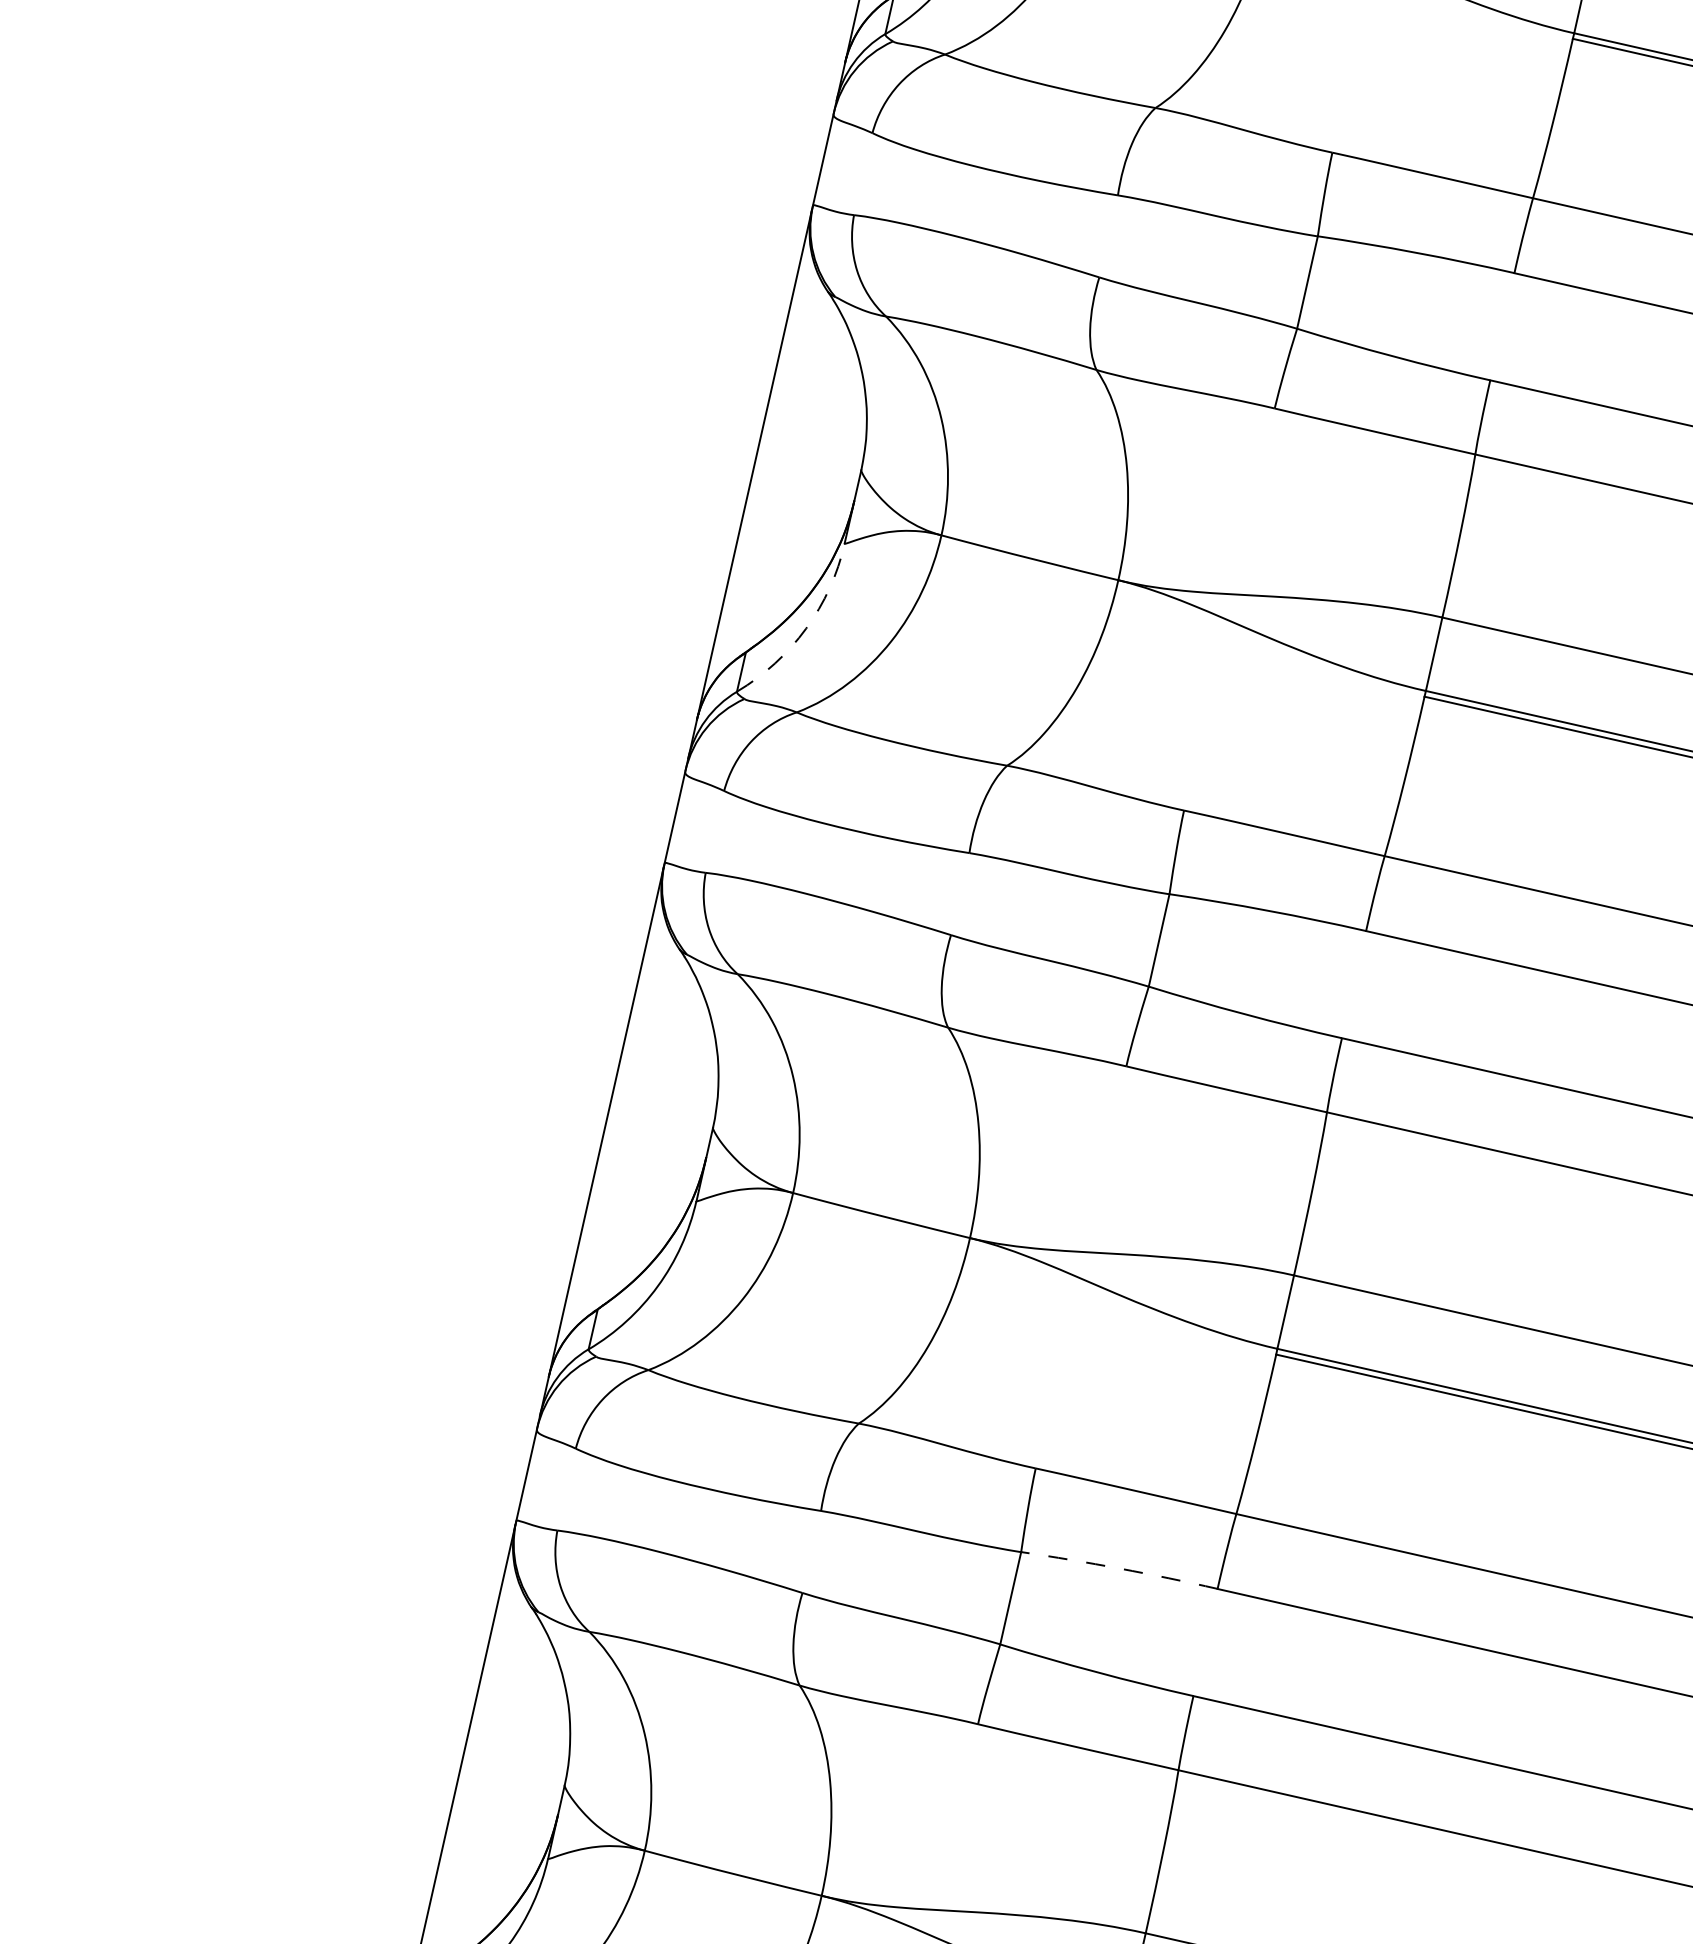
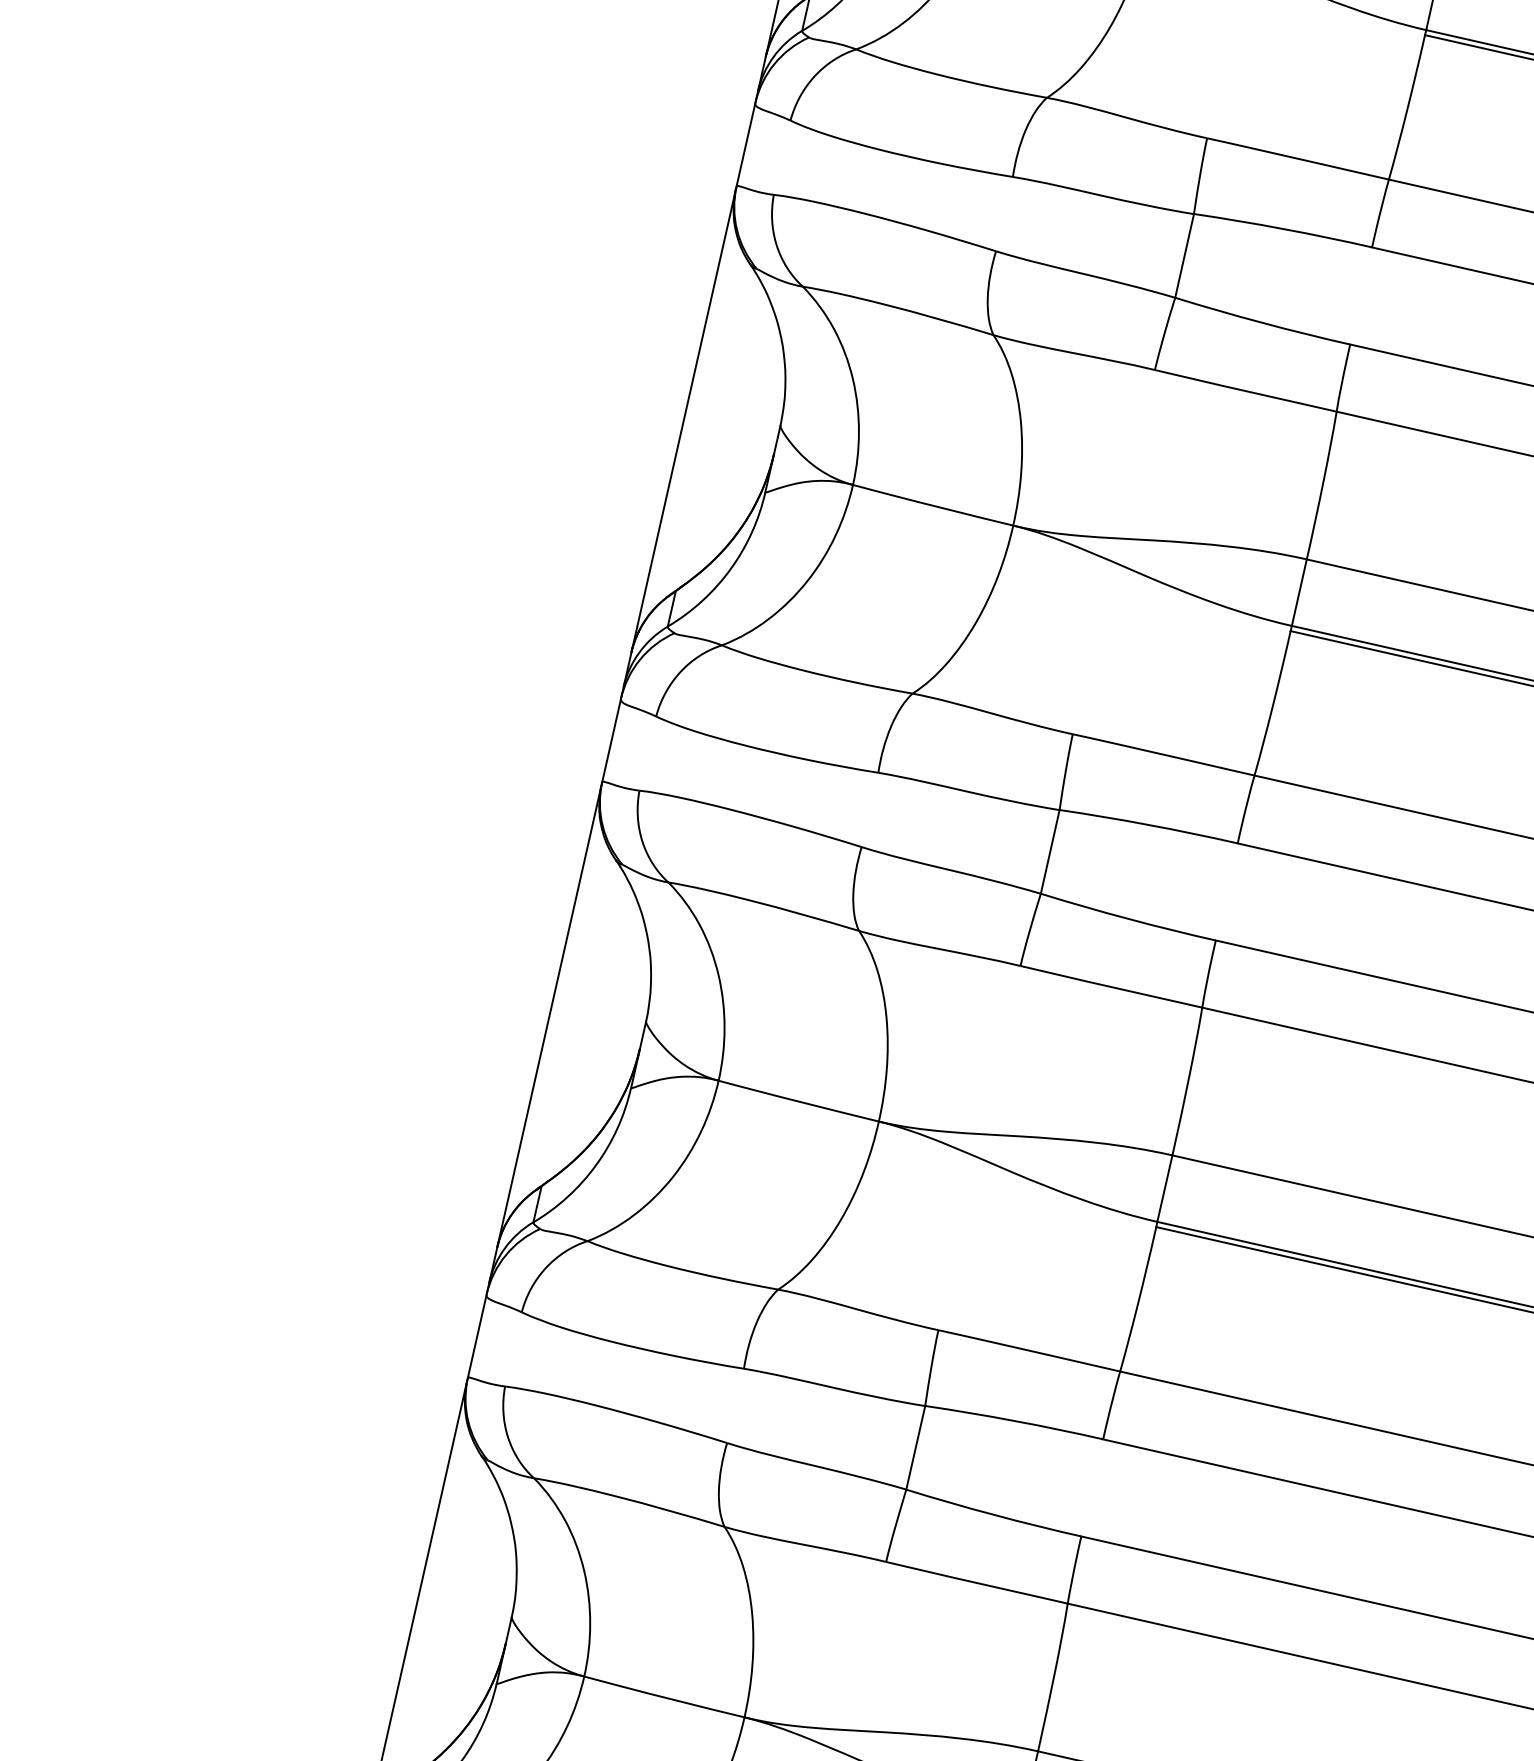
arc: (806, 628) -> (730, 569), dashed -> solid
arc: (1119, 1568) -> (1014, 1420), dashed -> solid

